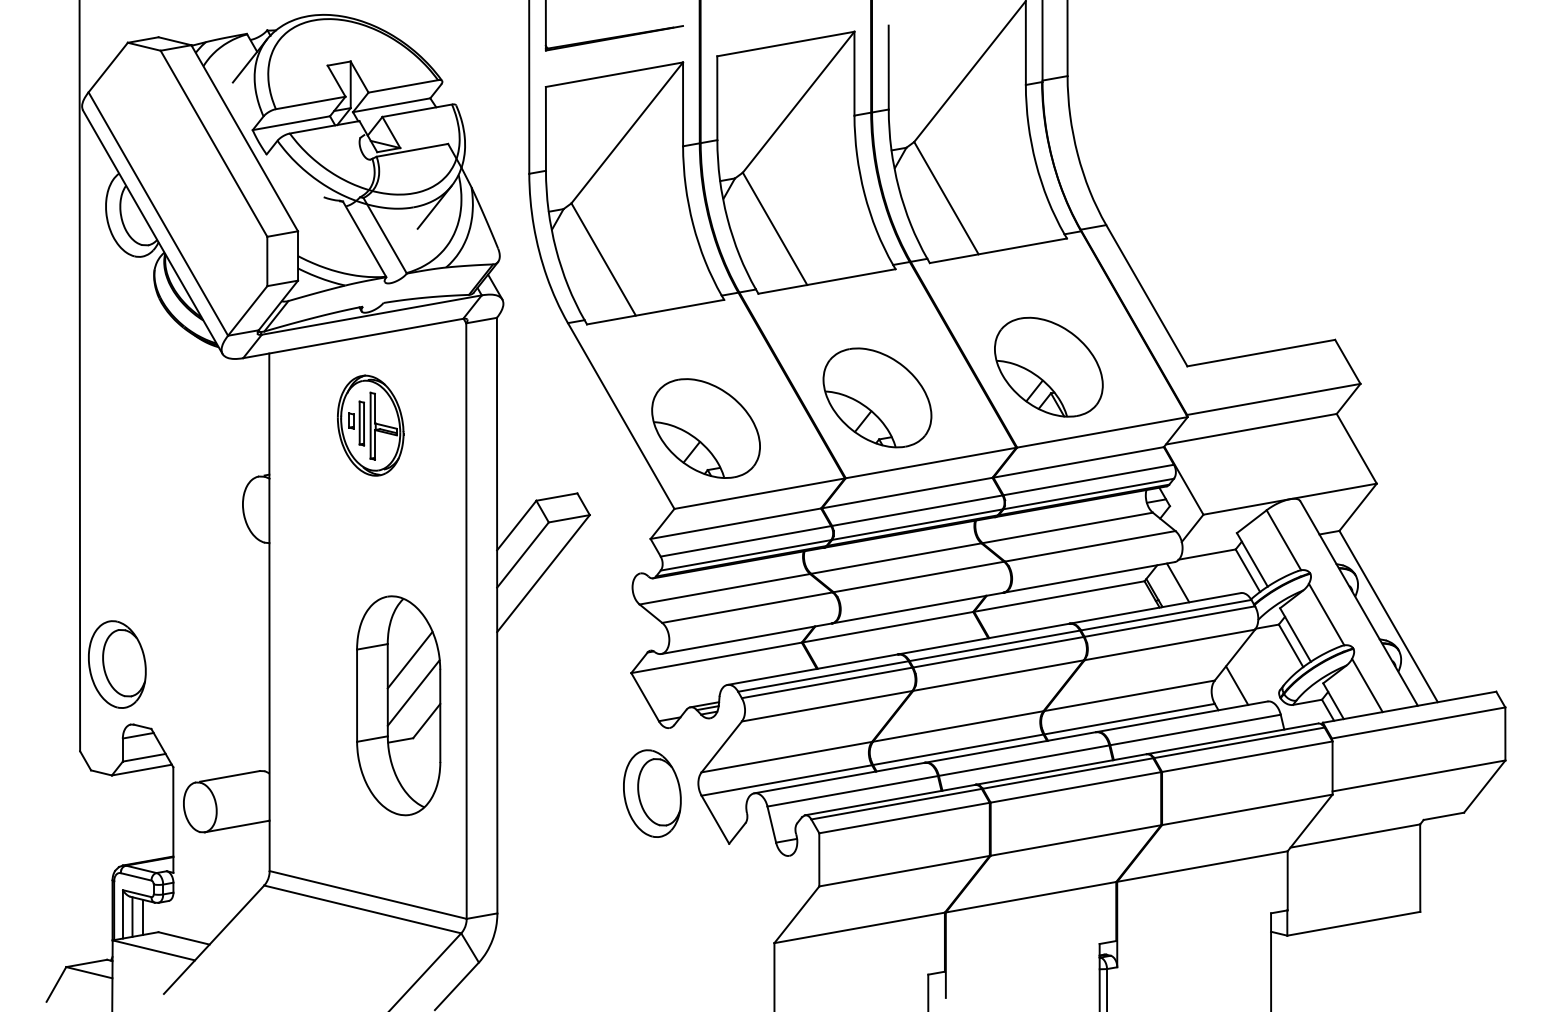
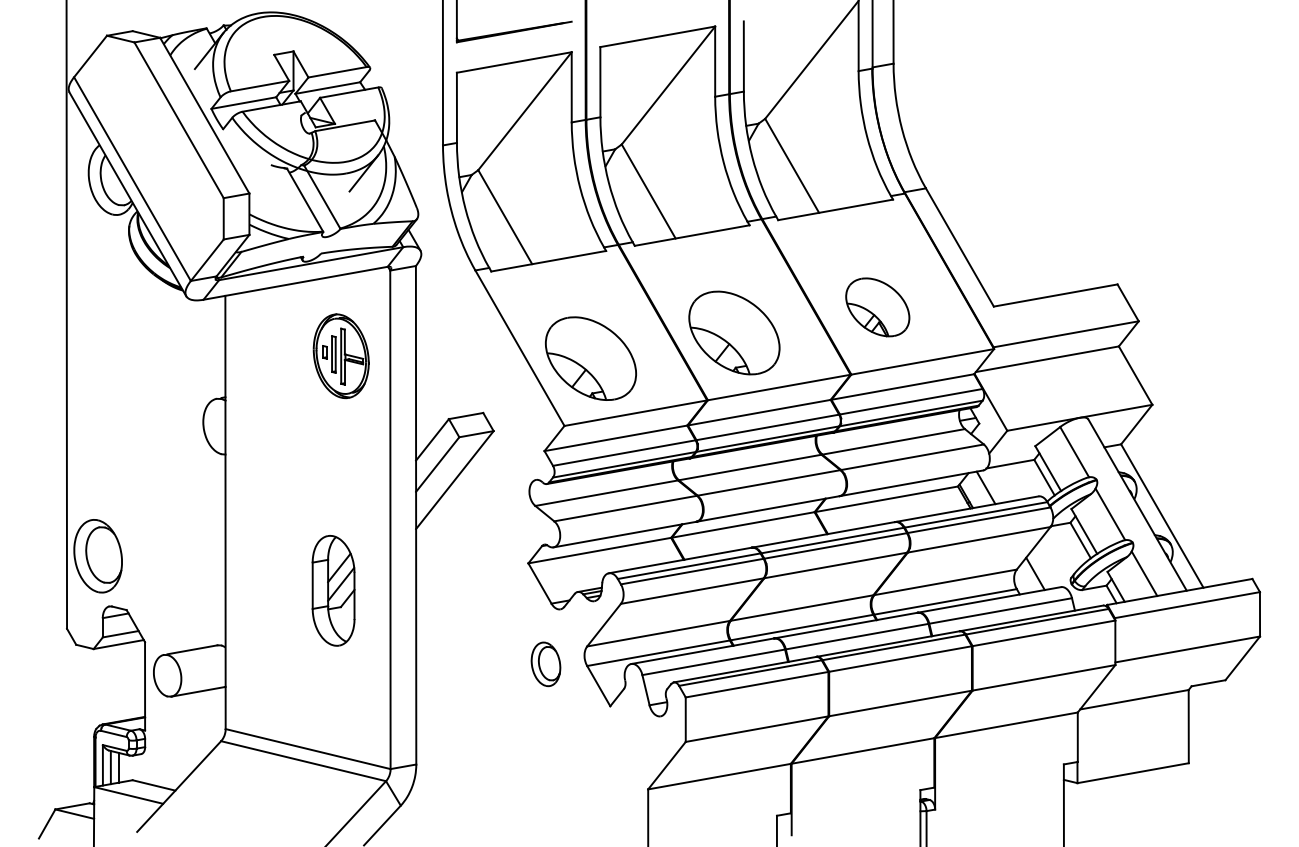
part: (1048, 367) -> (877, 307), size x0.7
part: (369, 425) -> (340, 356), moved
part: (398, 705) -> (333, 590), size x0.6
part: (651, 793) -> (545, 664), size x0.6

